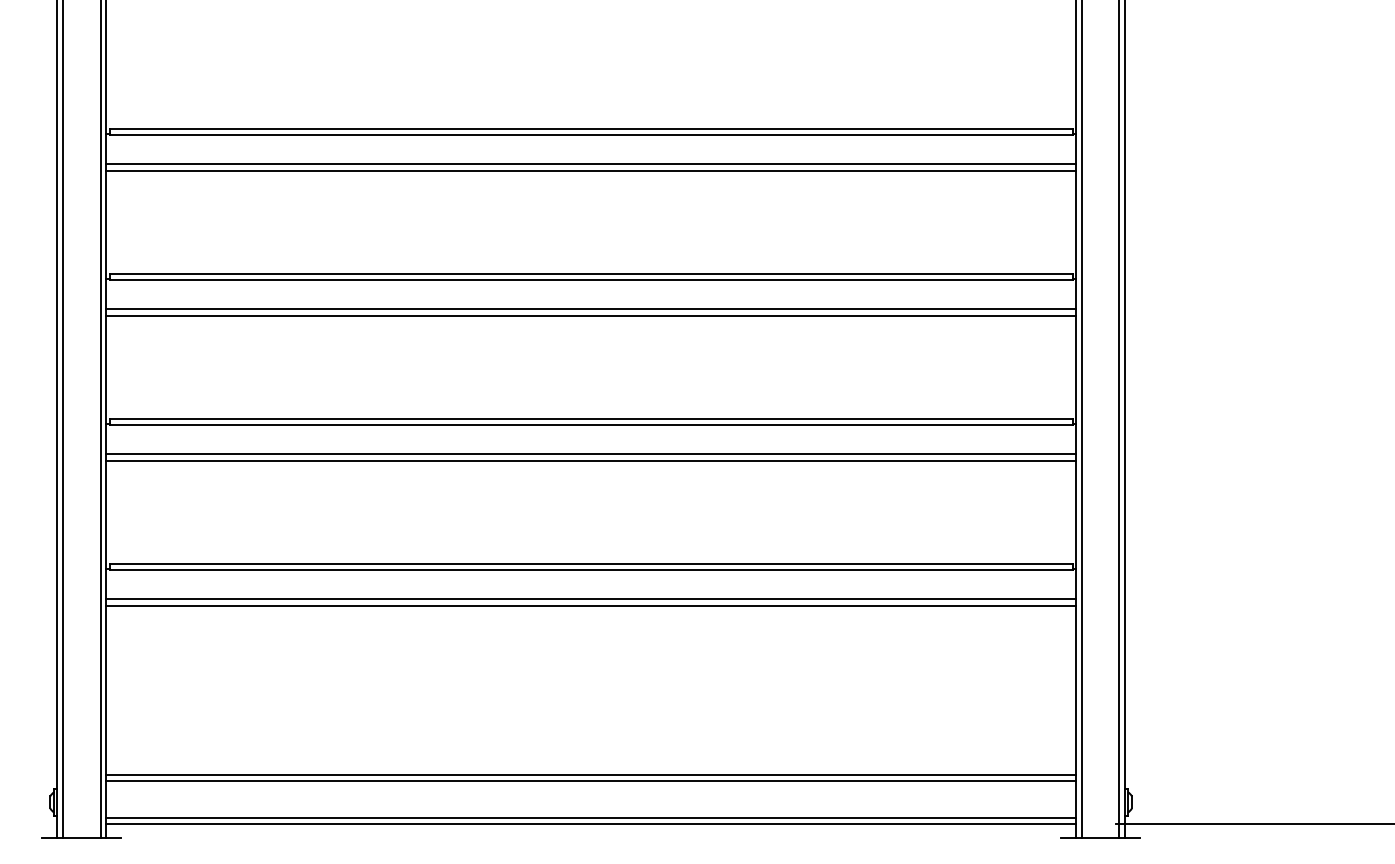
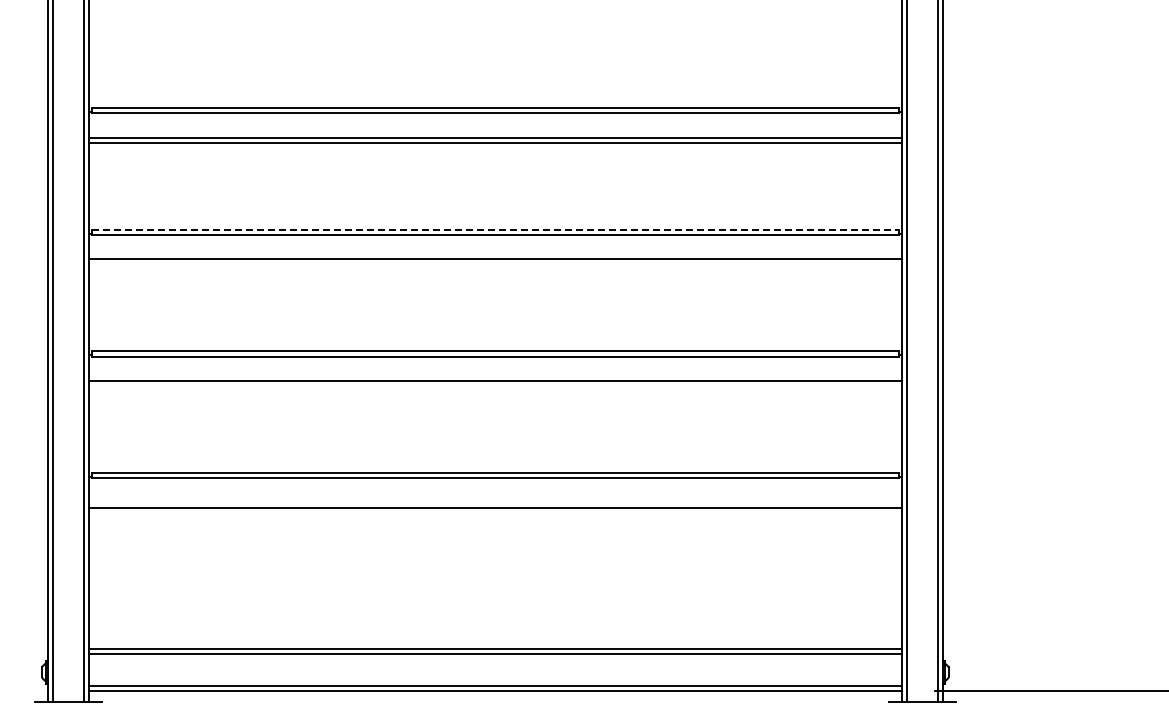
line: (591, 273) -> (495, 229), solid -> dashed
line: (591, 315) -> (495, 264), removed
line: (591, 461) -> (495, 386), removed
line: (591, 599) -> (495, 502), removed

